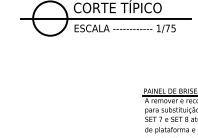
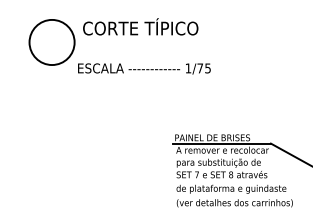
line: (105, 18) -> (124, 42), removed
text: (125, 28) -> (144, 68), moved

